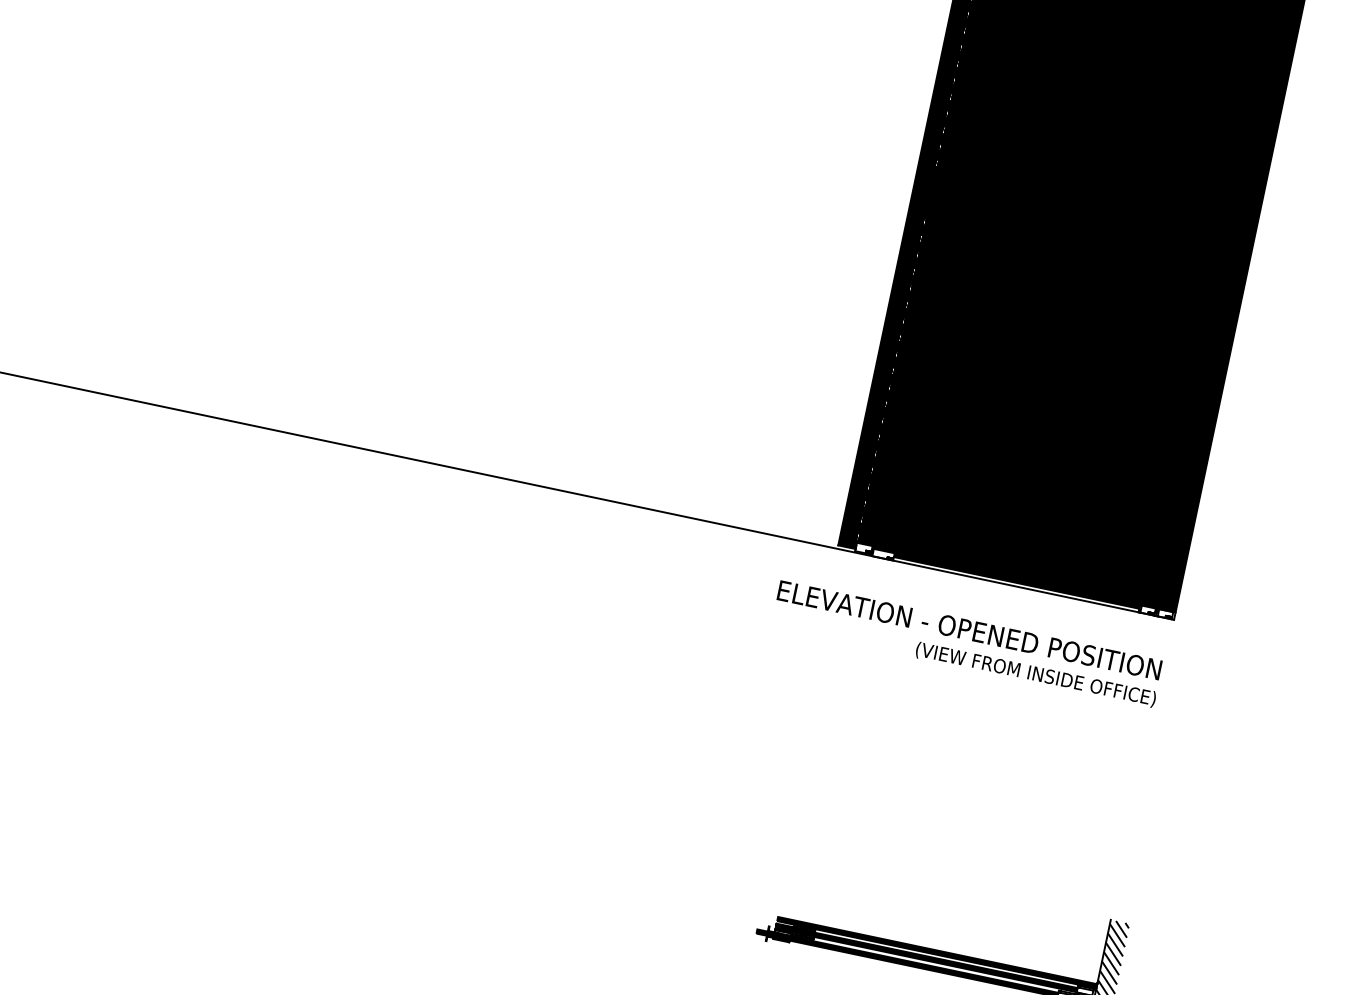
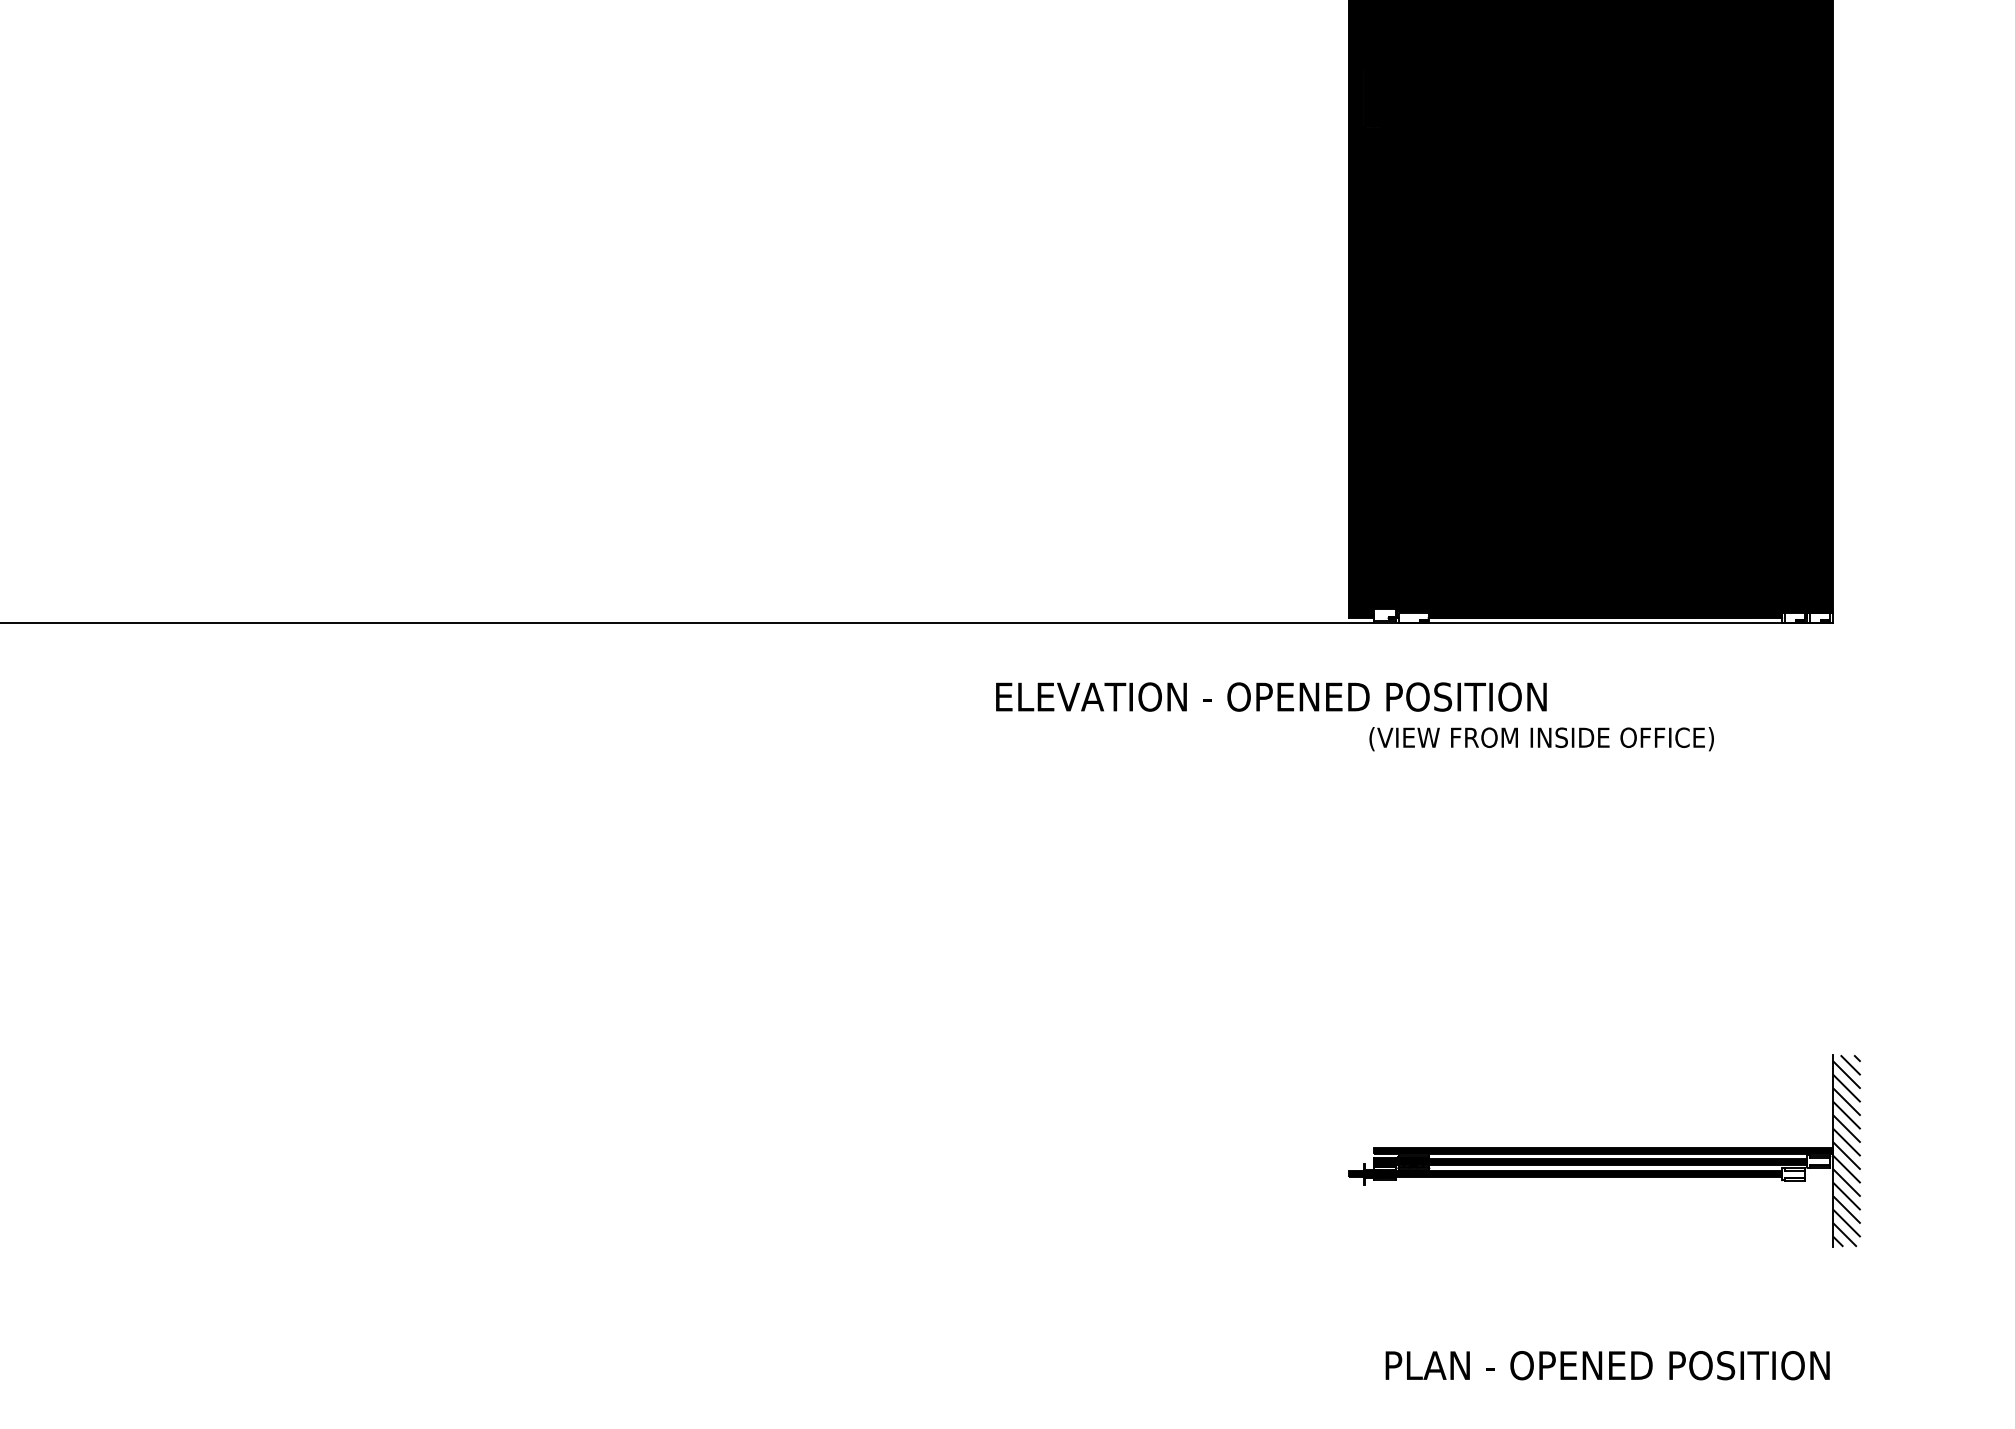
text: (969, 629) -> (1271, 696), moved
text: (1035, 675) -> (1541, 739), moved

